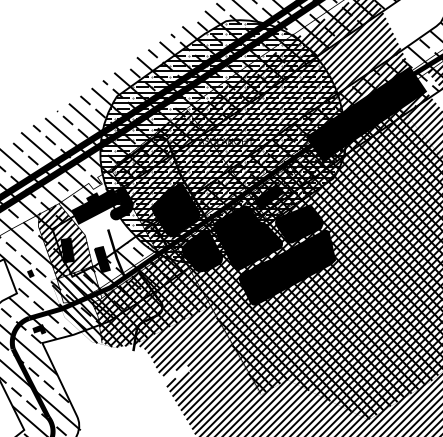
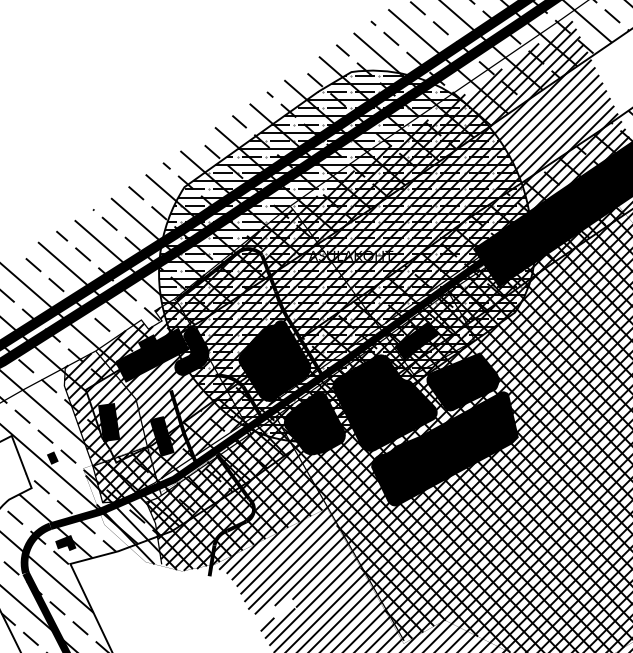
hatch: (106, 236) -> (168, 401), added

